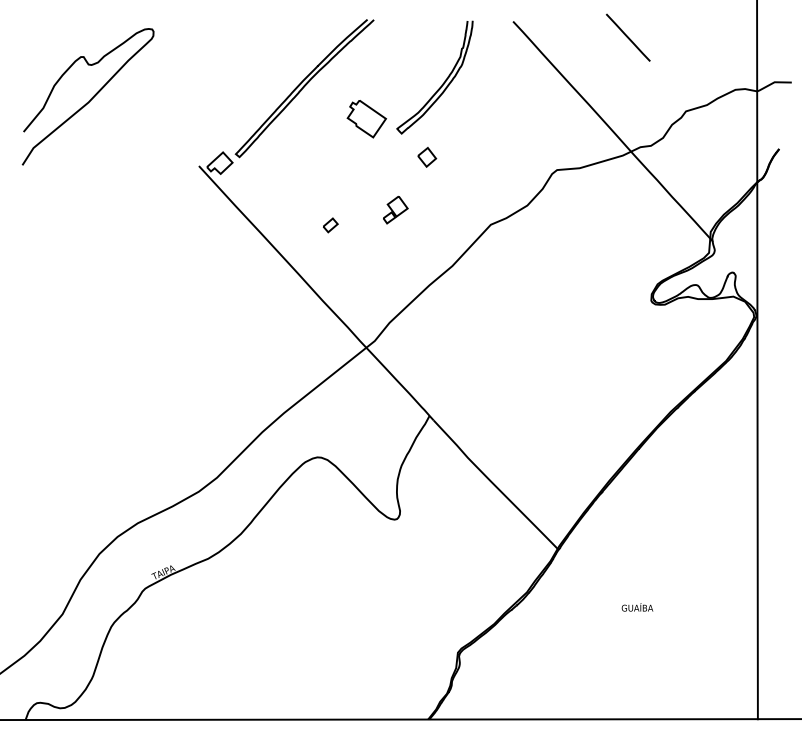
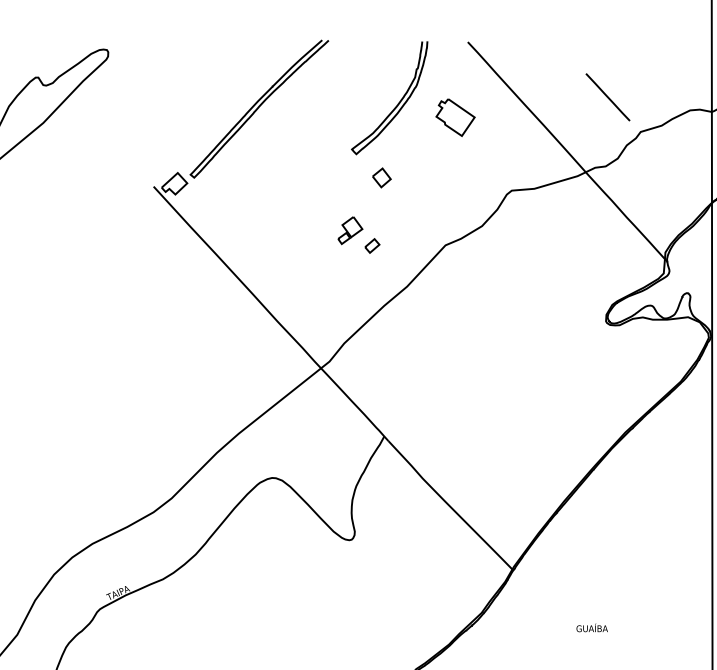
line: (628, 37) -> (608, 97), moved
part: (366, 119) -> (455, 118), moved
part: (330, 225) -> (372, 246), moved

